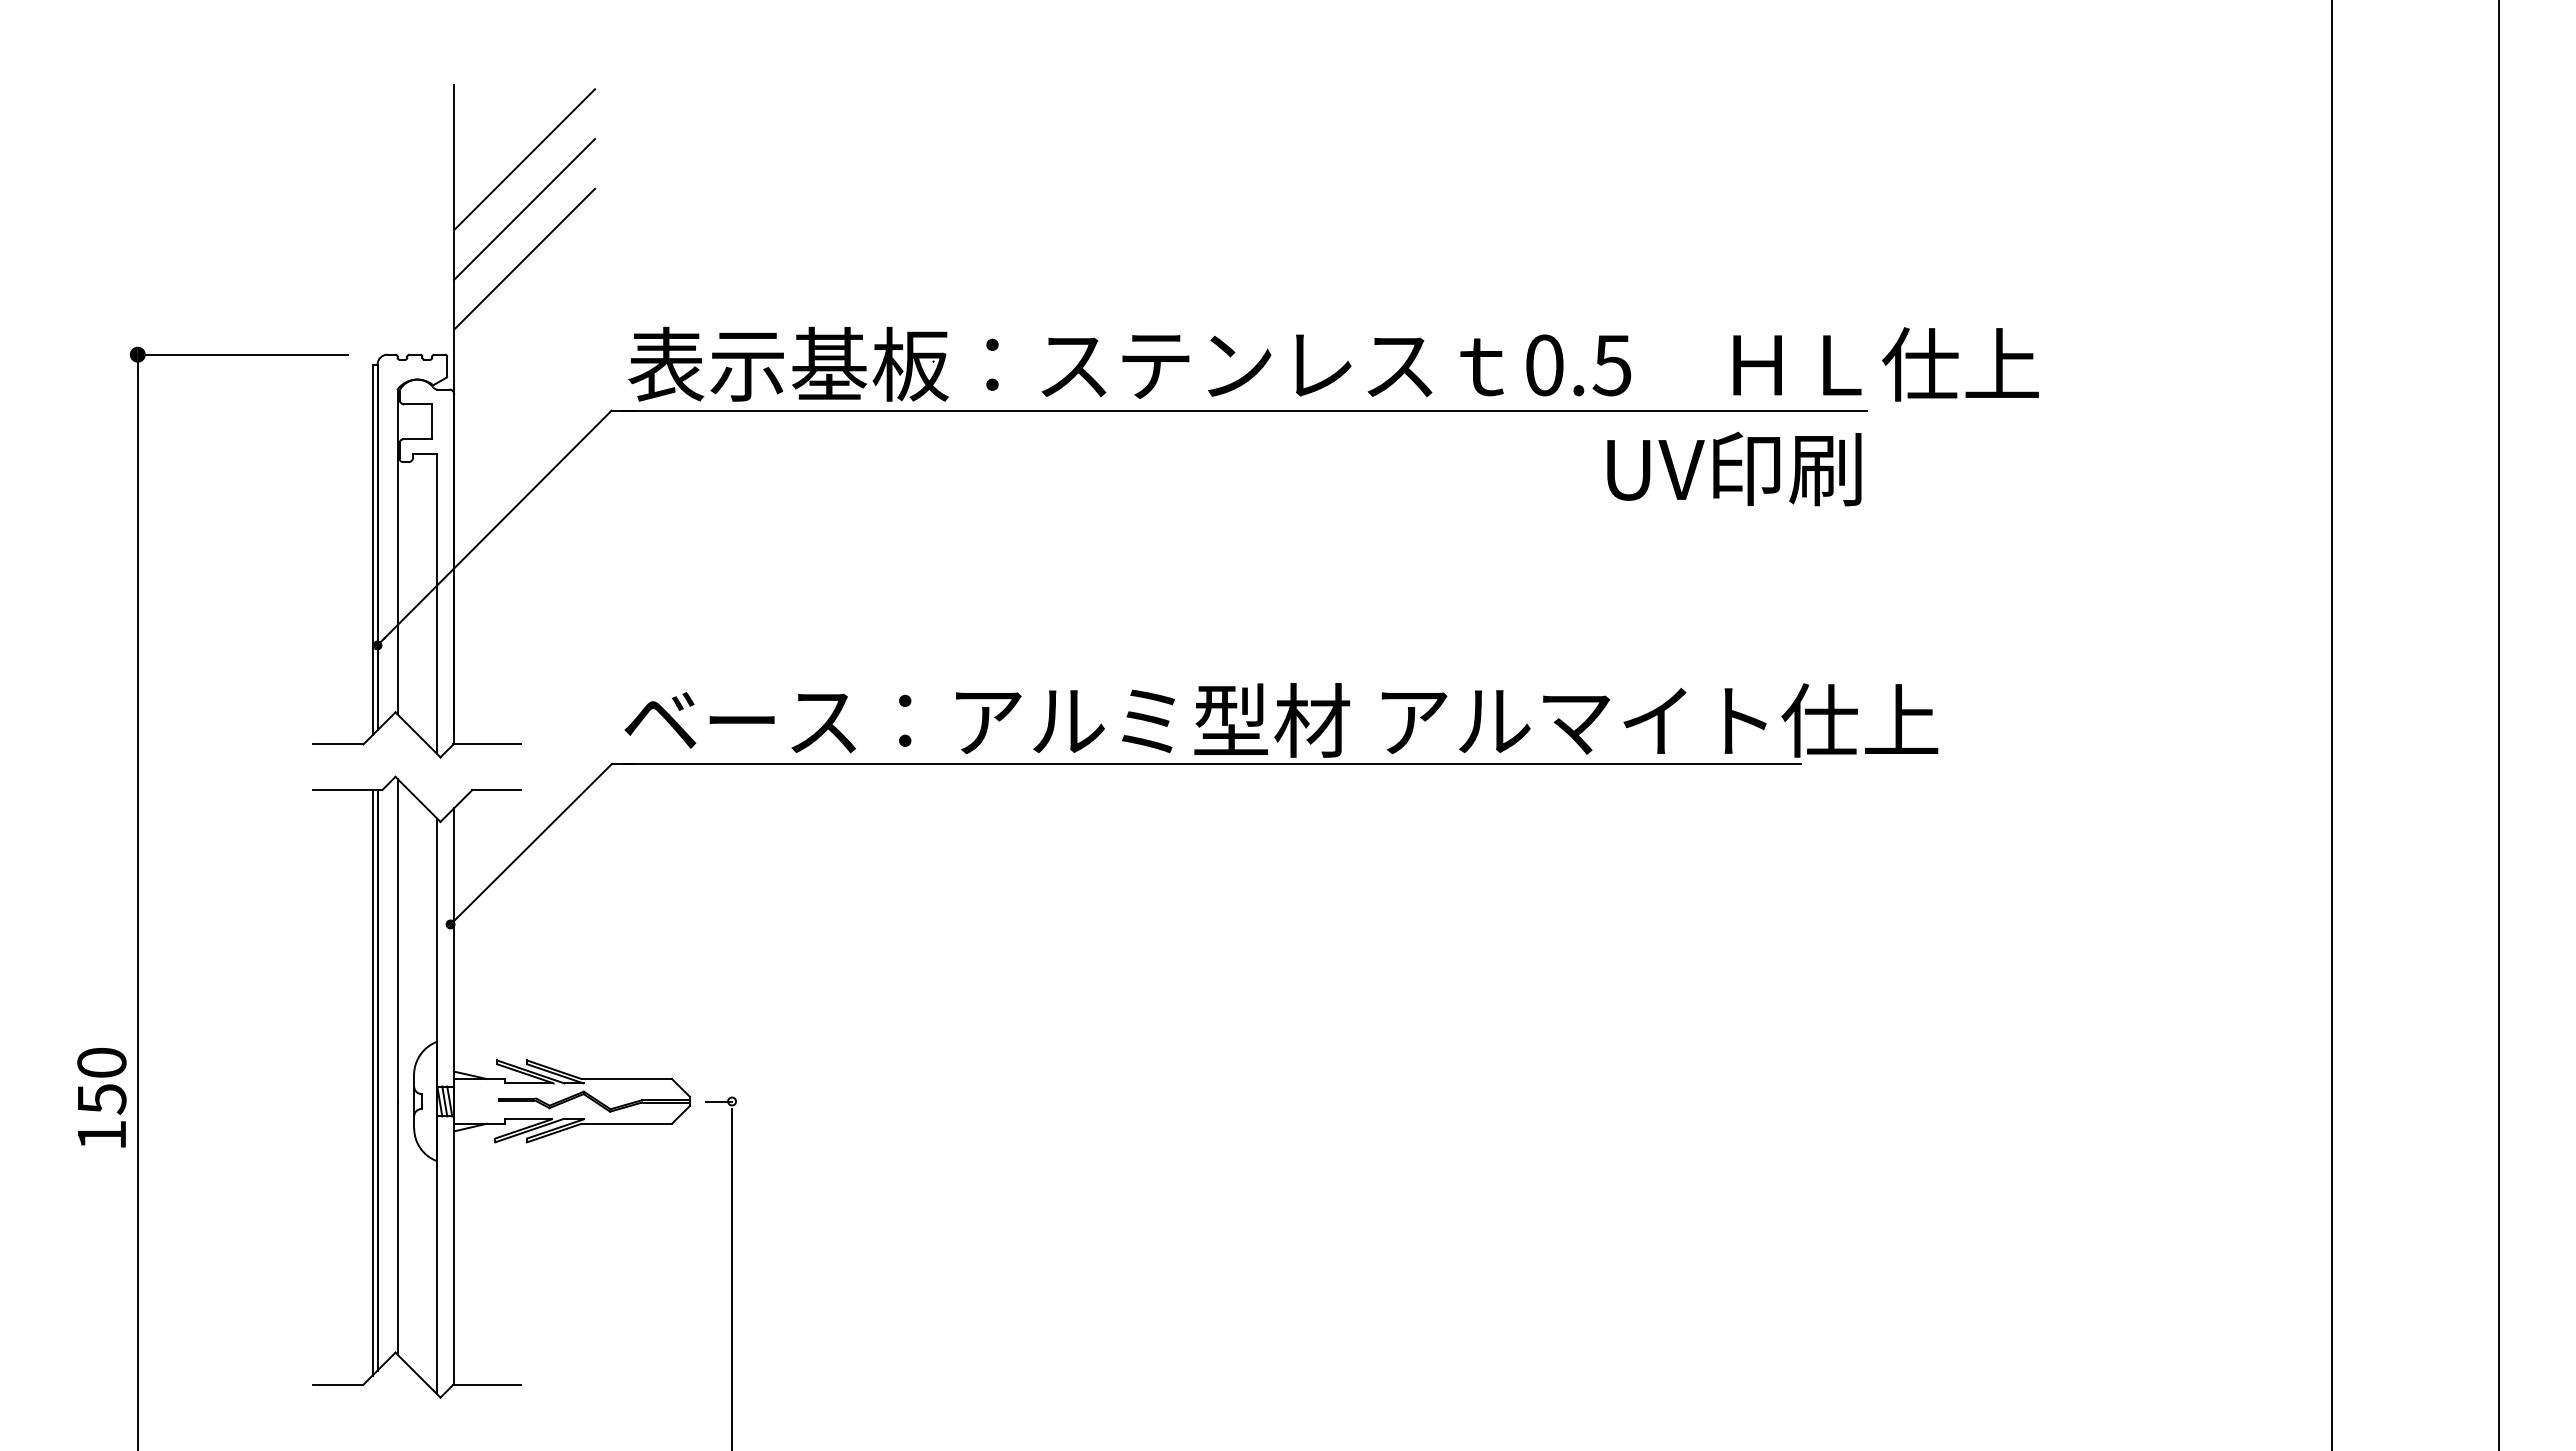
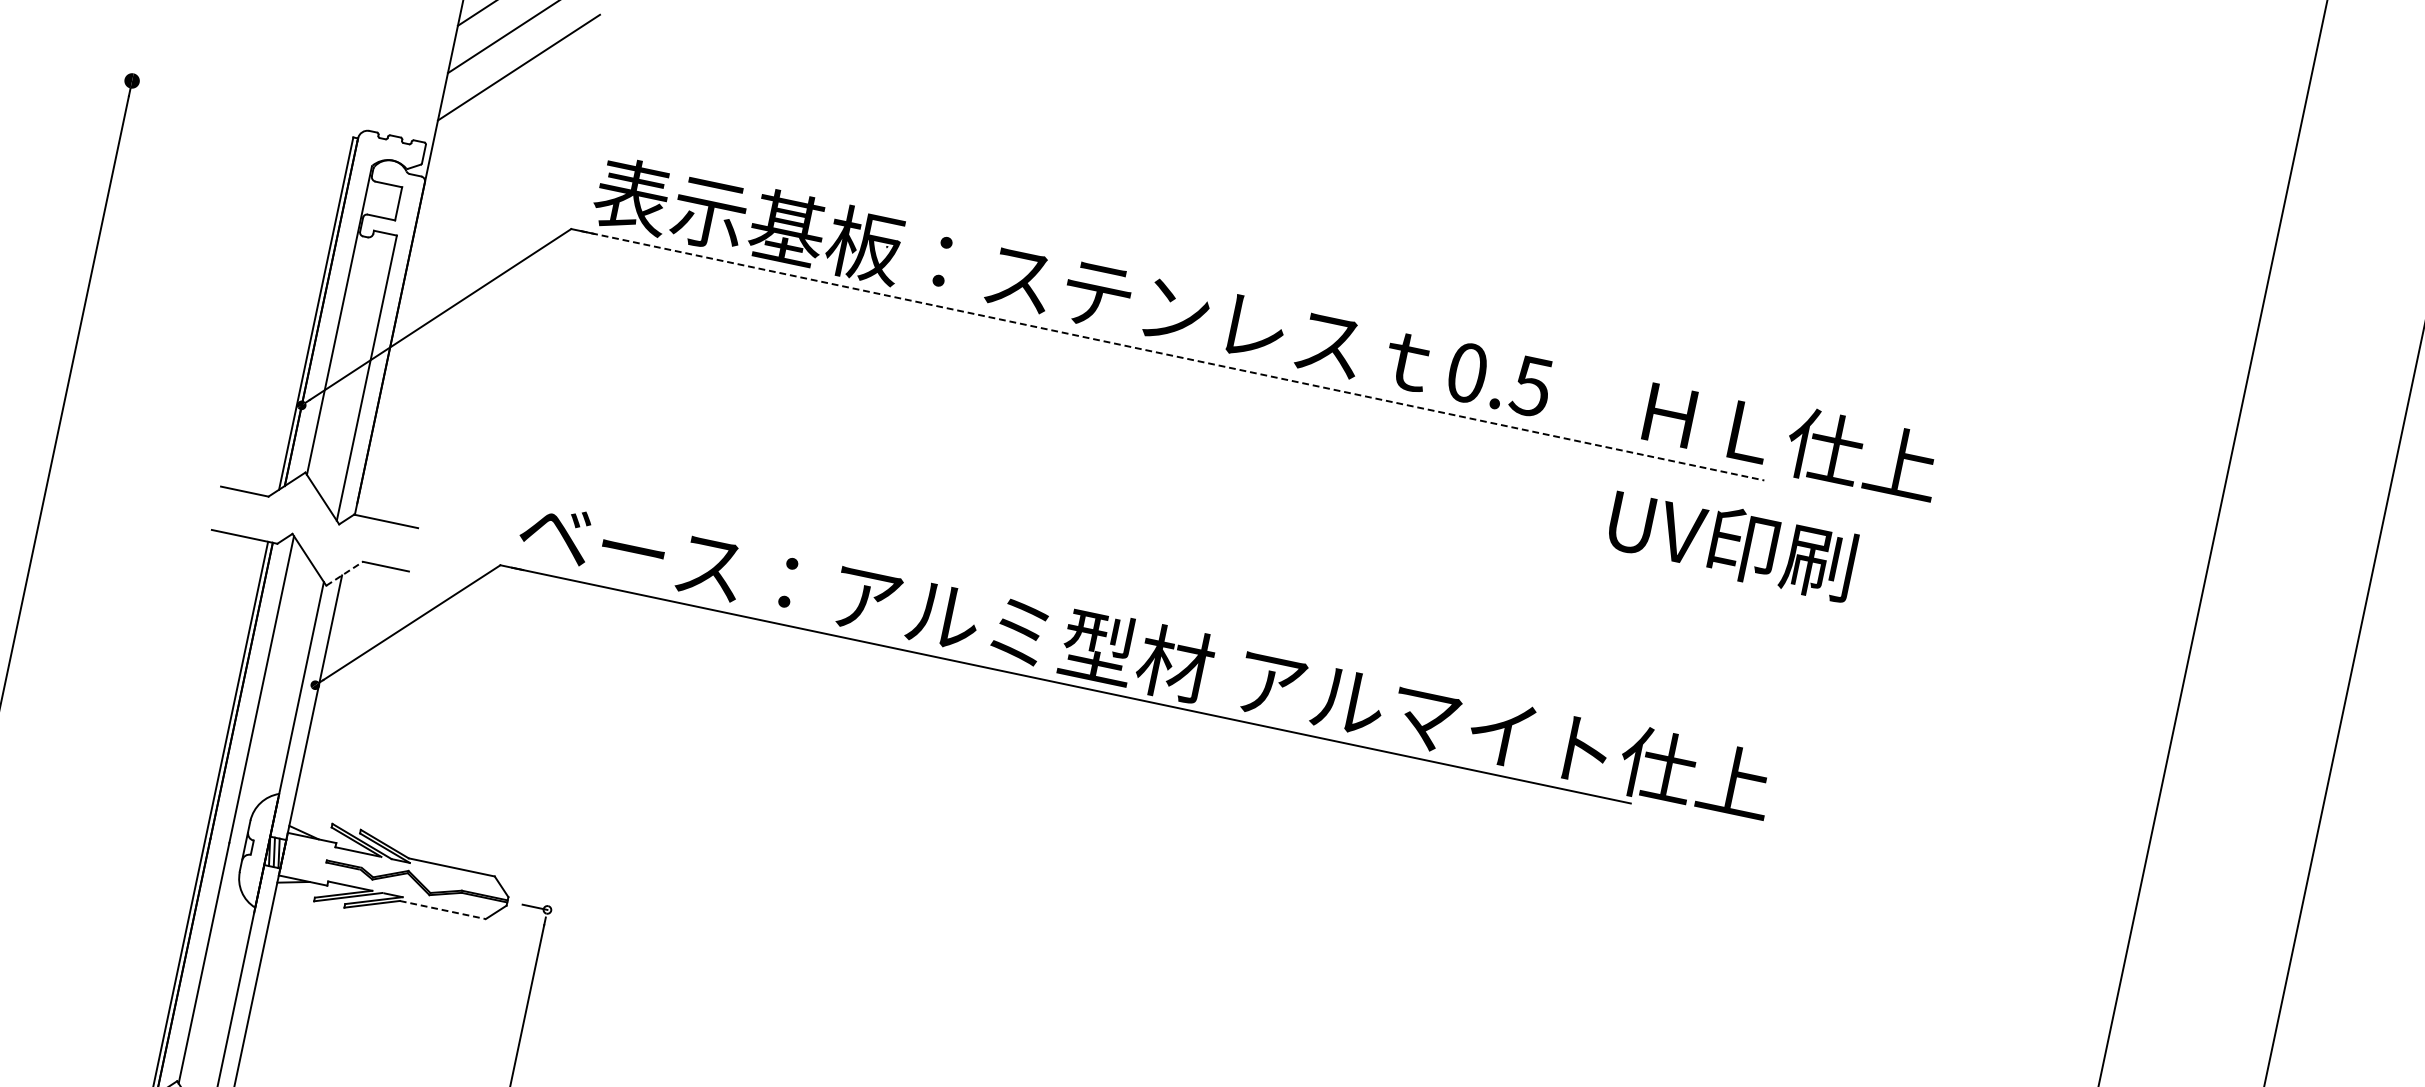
line: (242, 354) -> (231, 101), removed
line: (1244, 410) -> (1172, 355), solid -> dashed
text: (1734, 468) -> (1732, 543), moved
line: (456, 805) -> (344, 573), solid -> dashed
line: (627, 1123) -> (443, 909), solid -> dashed

